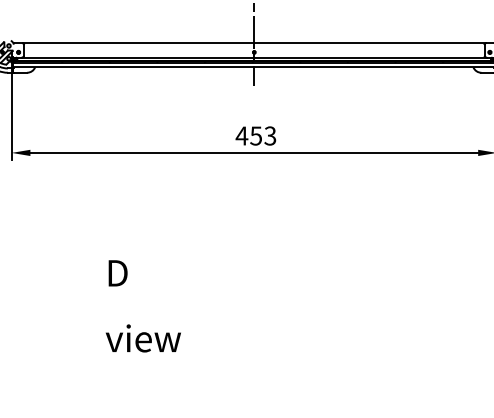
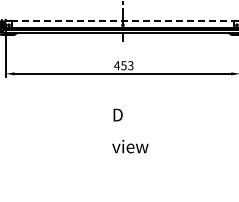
line: (255, 42) -> (123, 20), solid -> dashed
text: (143, 305) -> (130, 130), moved

